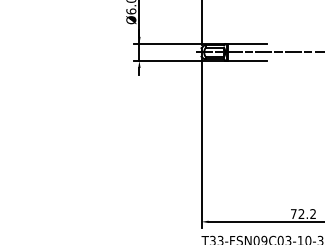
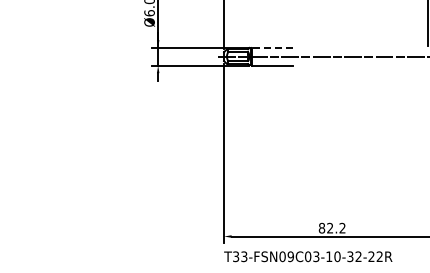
line: (247, 43) -> (272, 47), solid -> dashed
text: (293, 213) -> (321, 227), 72.2 -> 82.2

